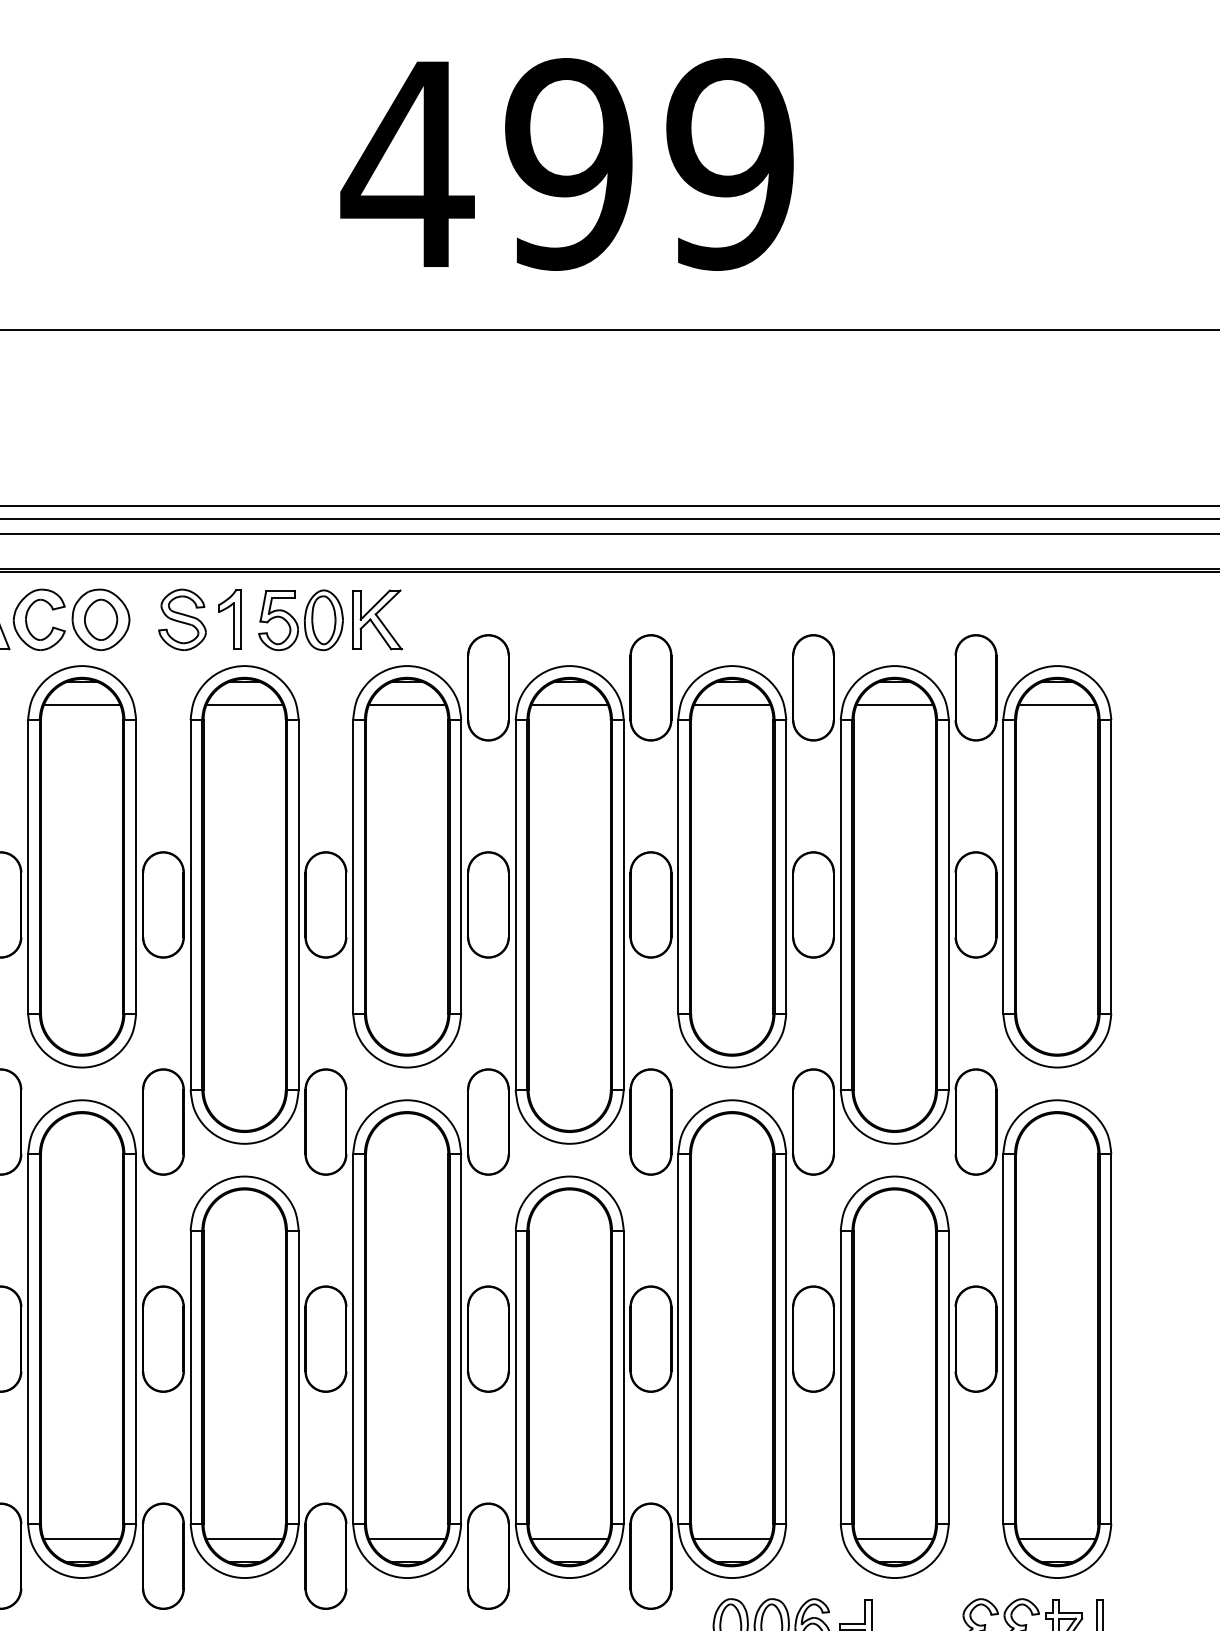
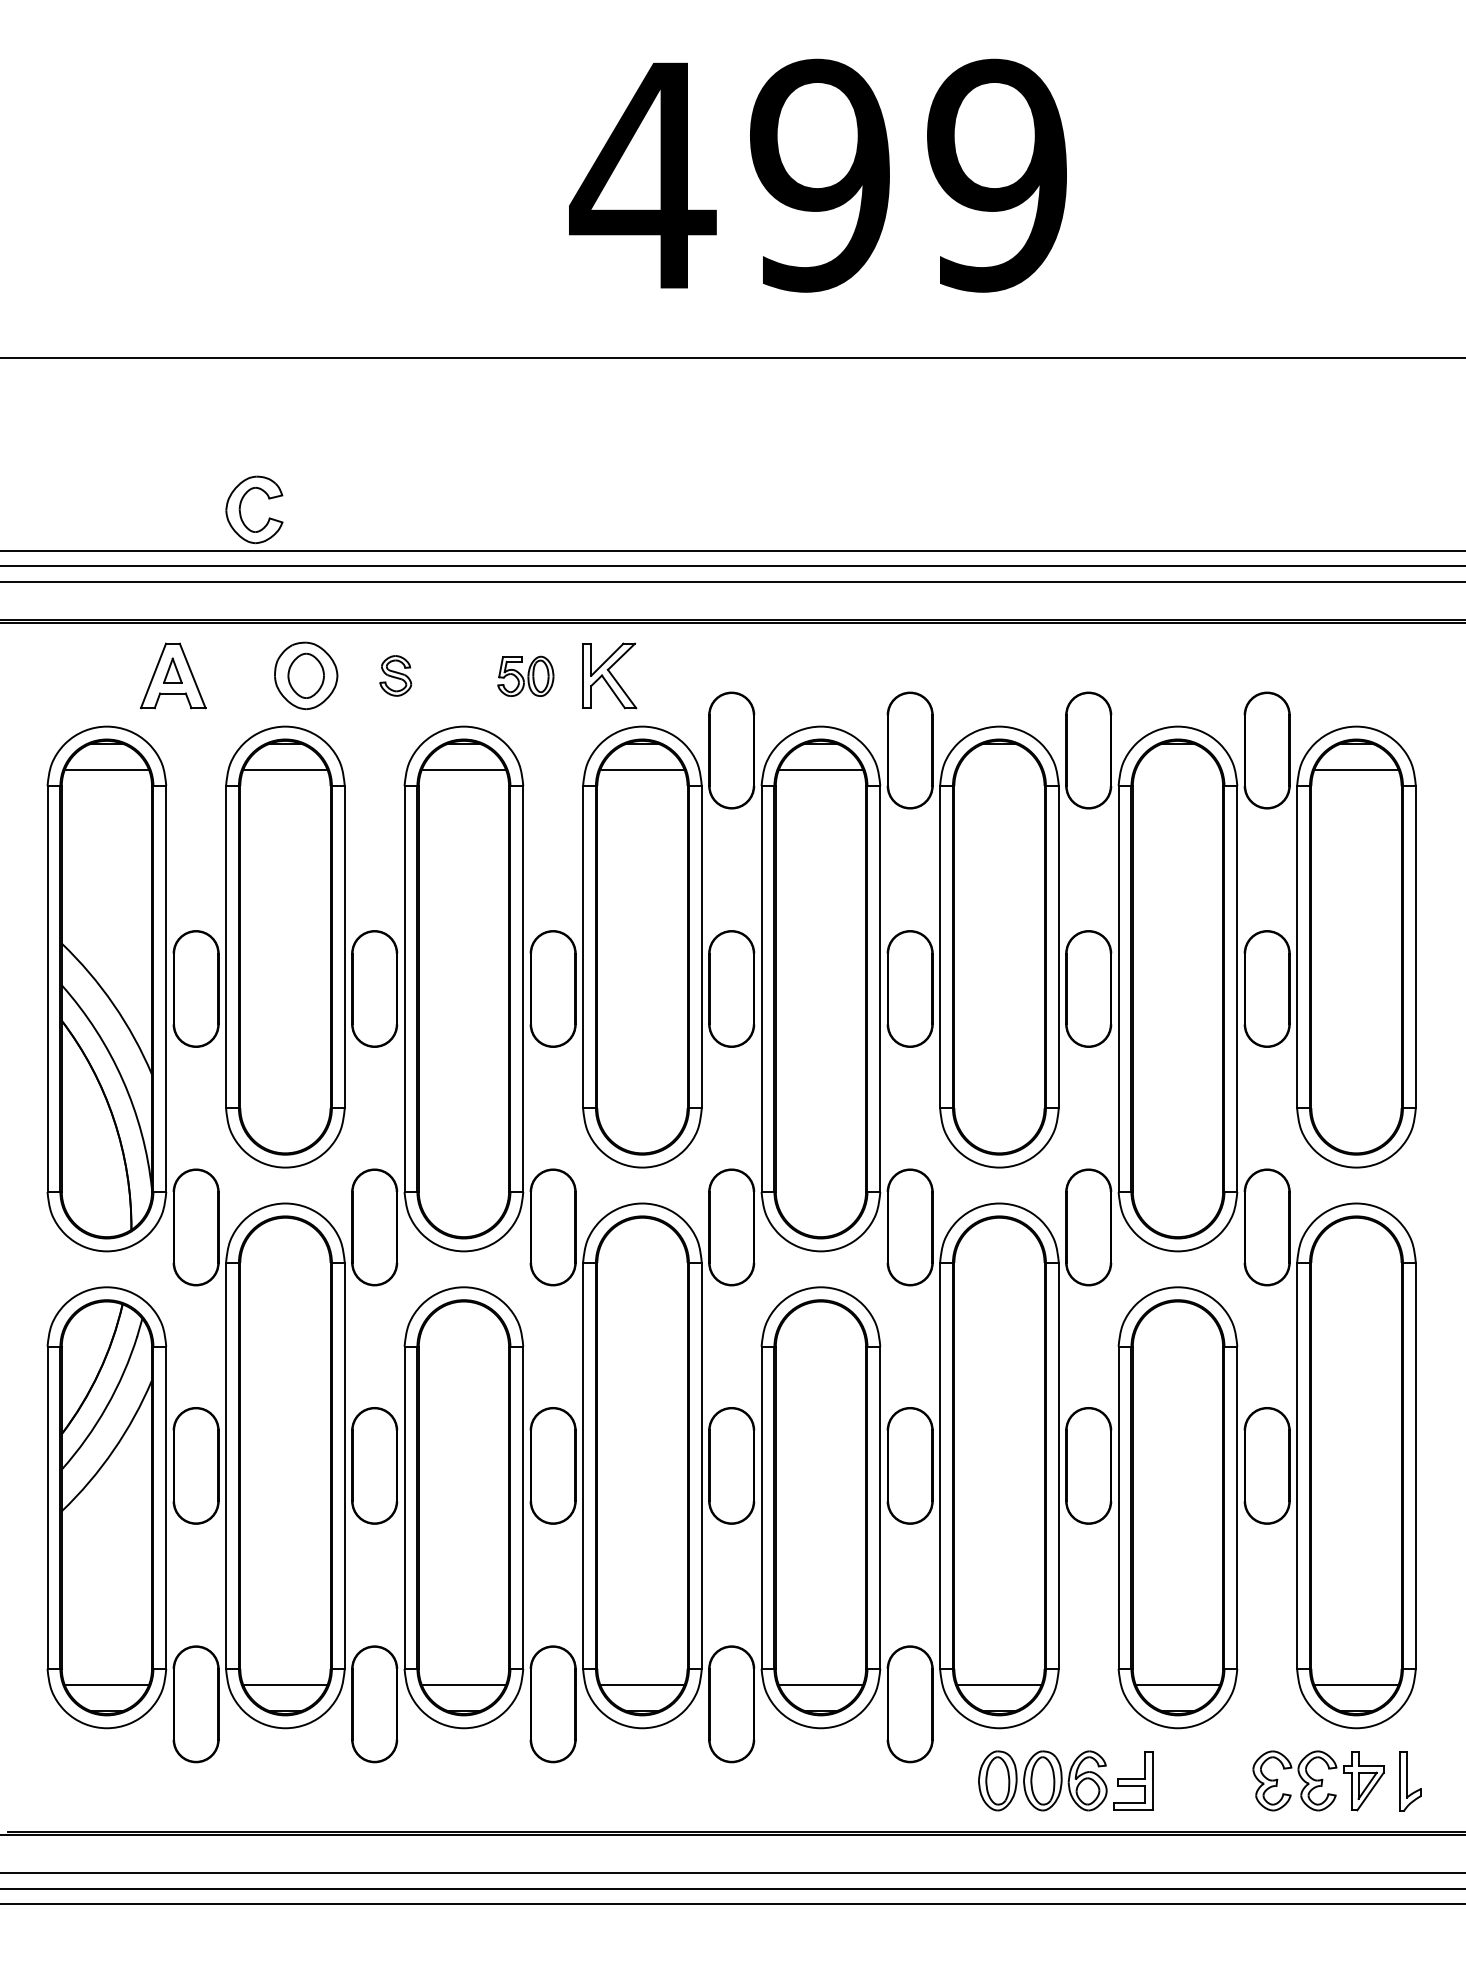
part: (182, 619) -> (395, 675), size x0.6
part: (229, 619) -> (447, 675), removed
part: (300, 620) -> (525, 676), size x0.6
part: (27, 623) -> (241, 513), moved
line: (732, 705) -> (999, 769), removed
line: (894, 705) -> (1177, 769), removed

